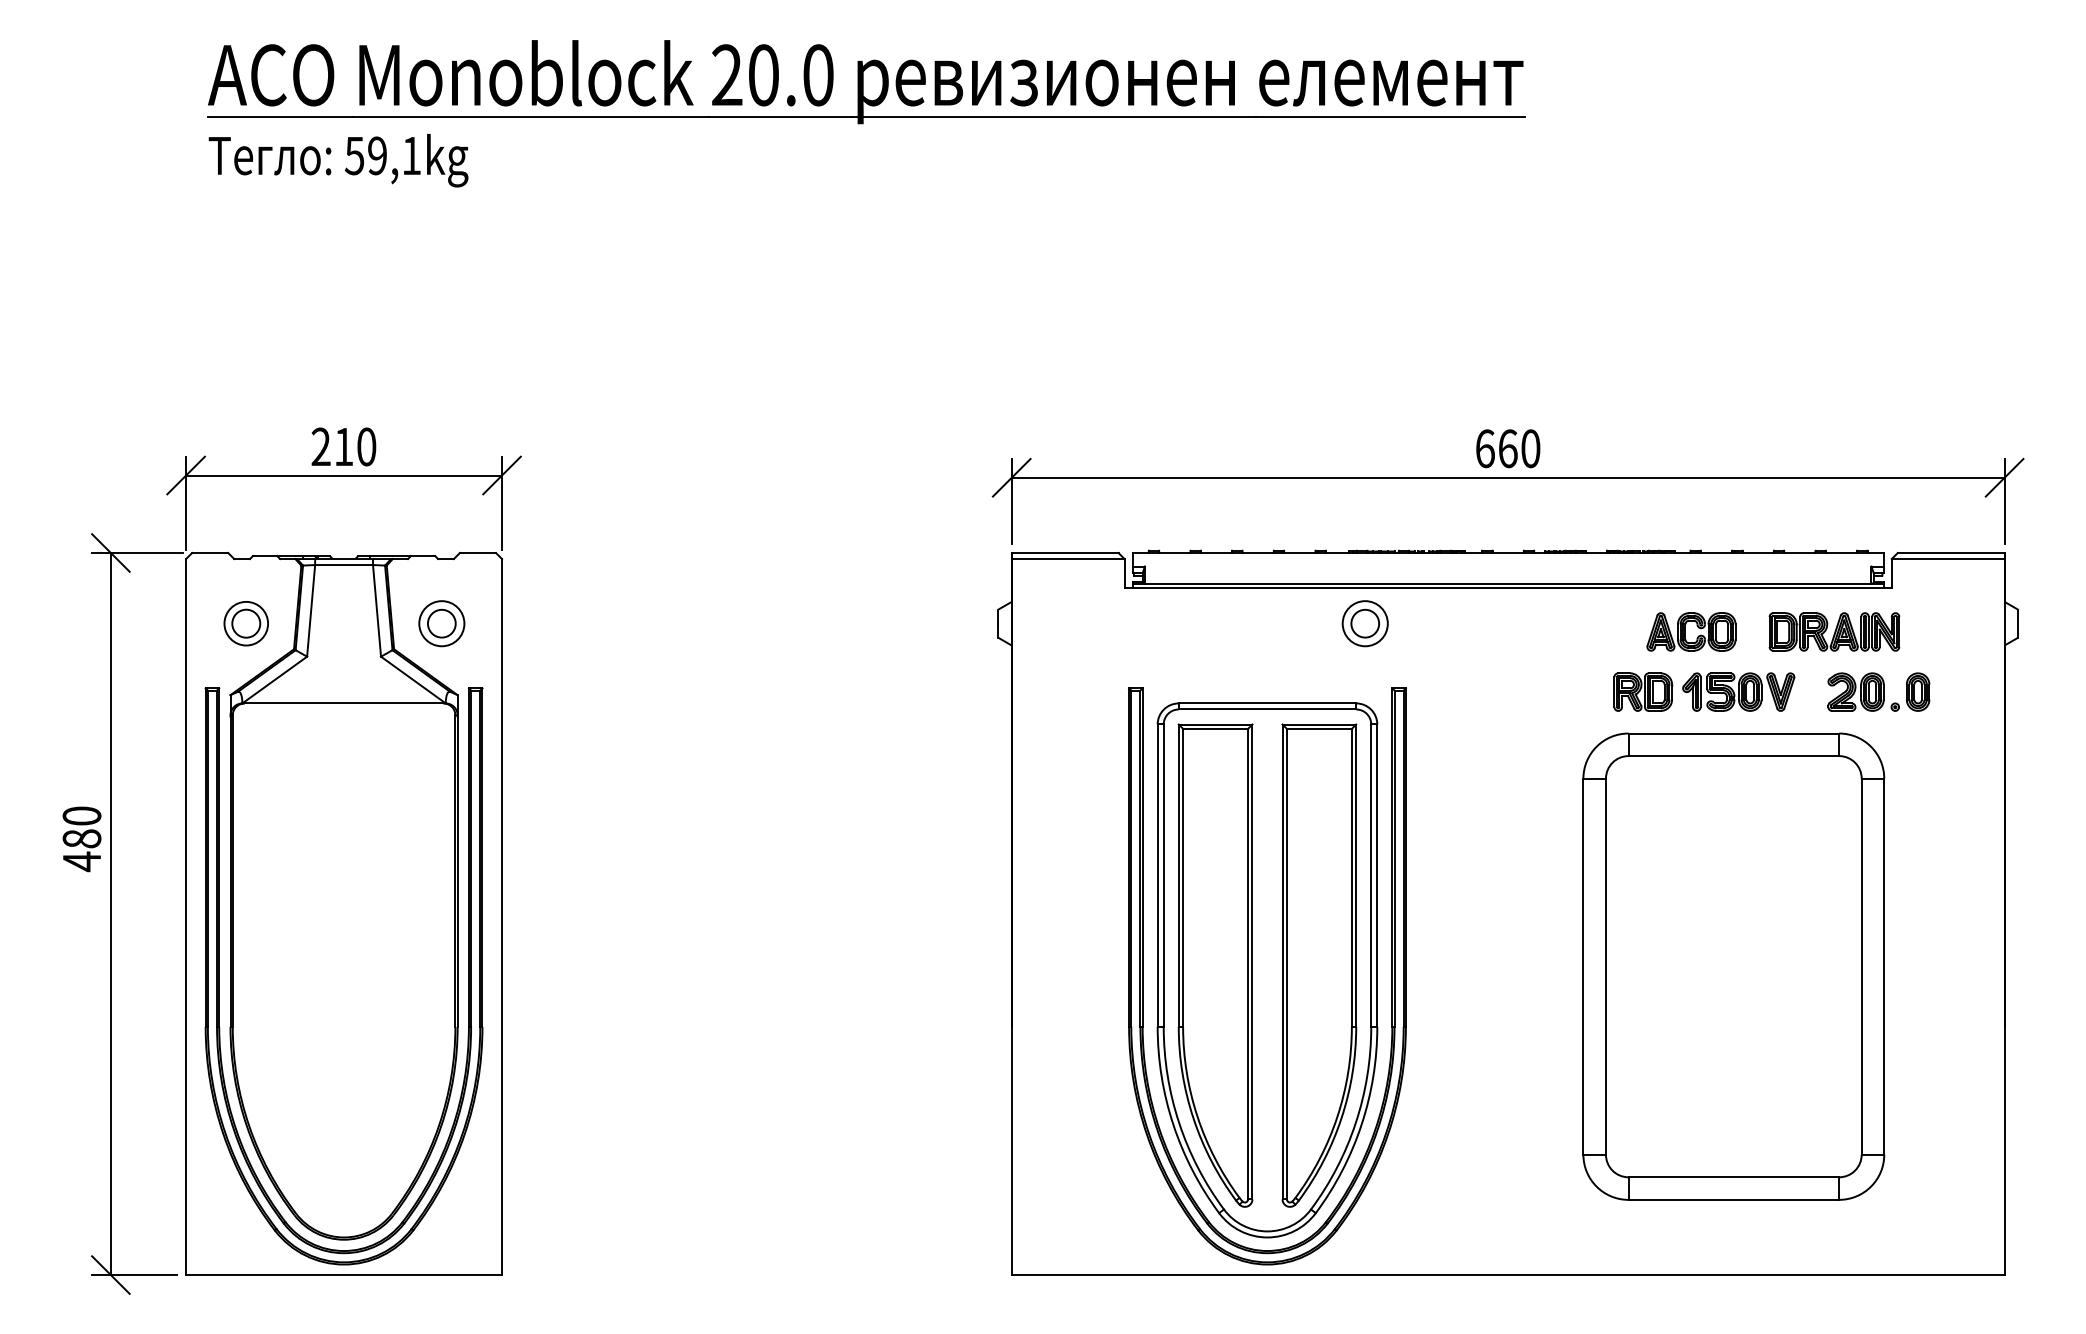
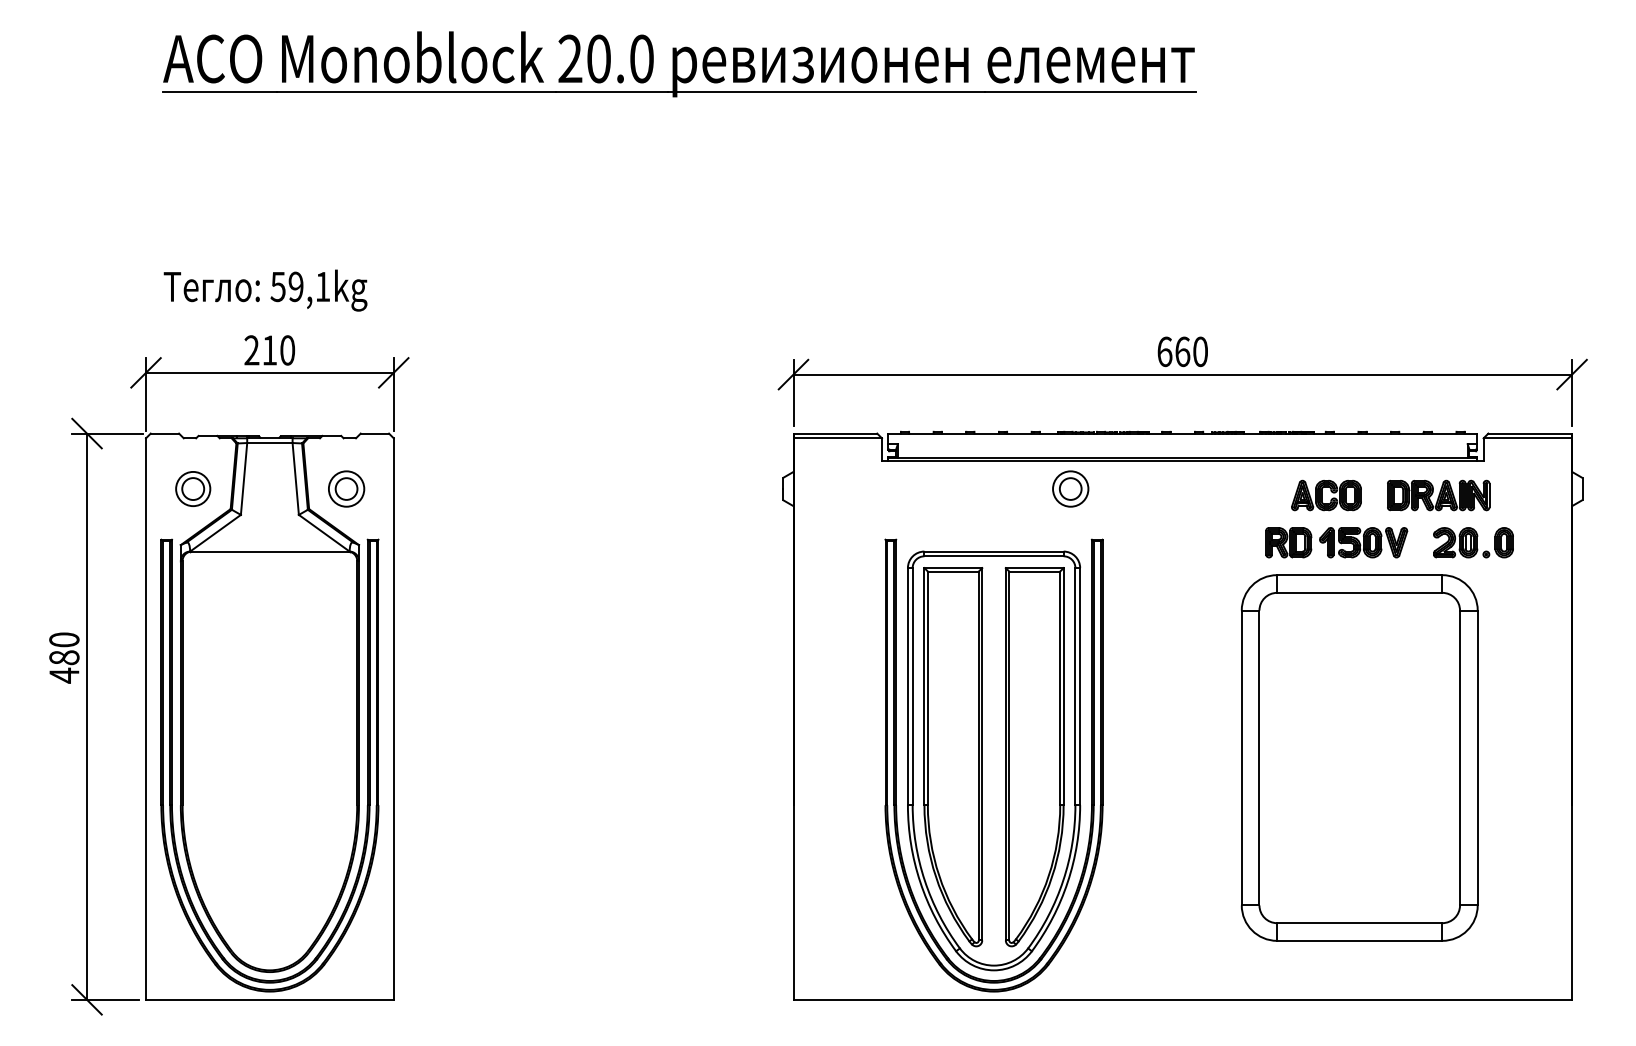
text: (338, 160) -> (265, 290), moved

